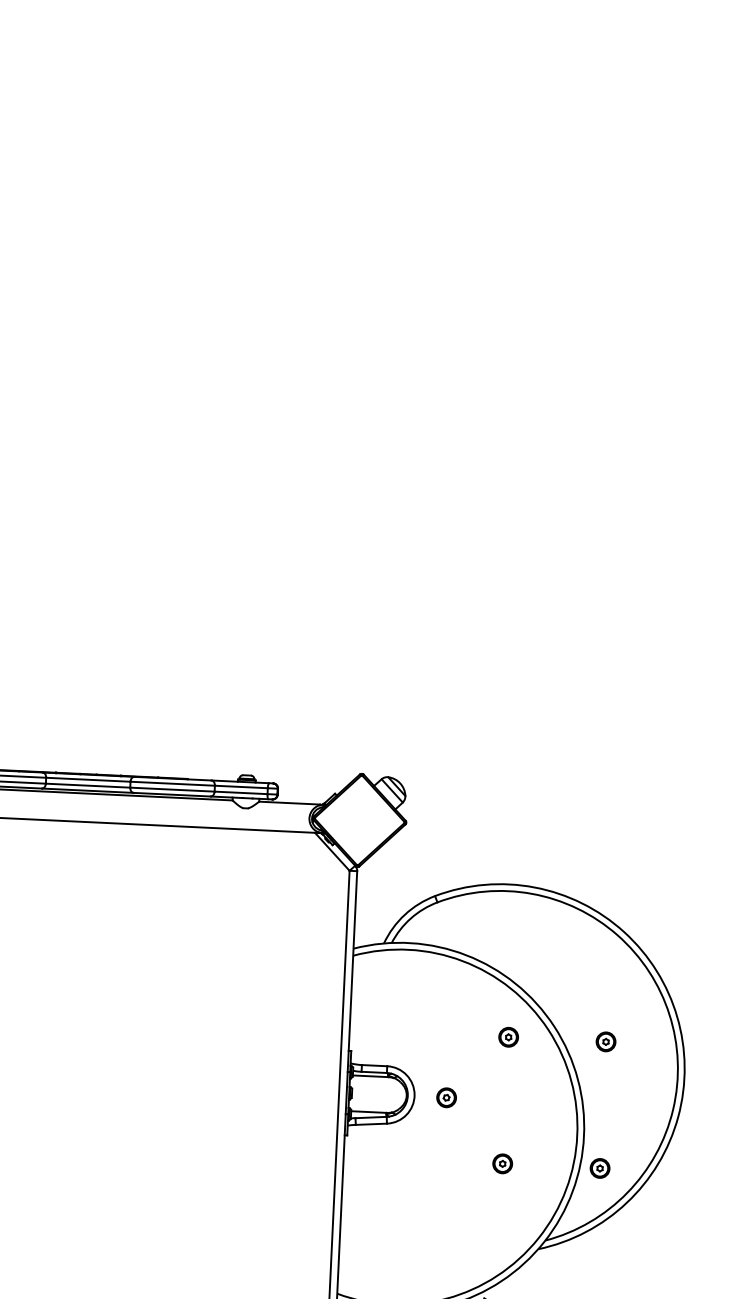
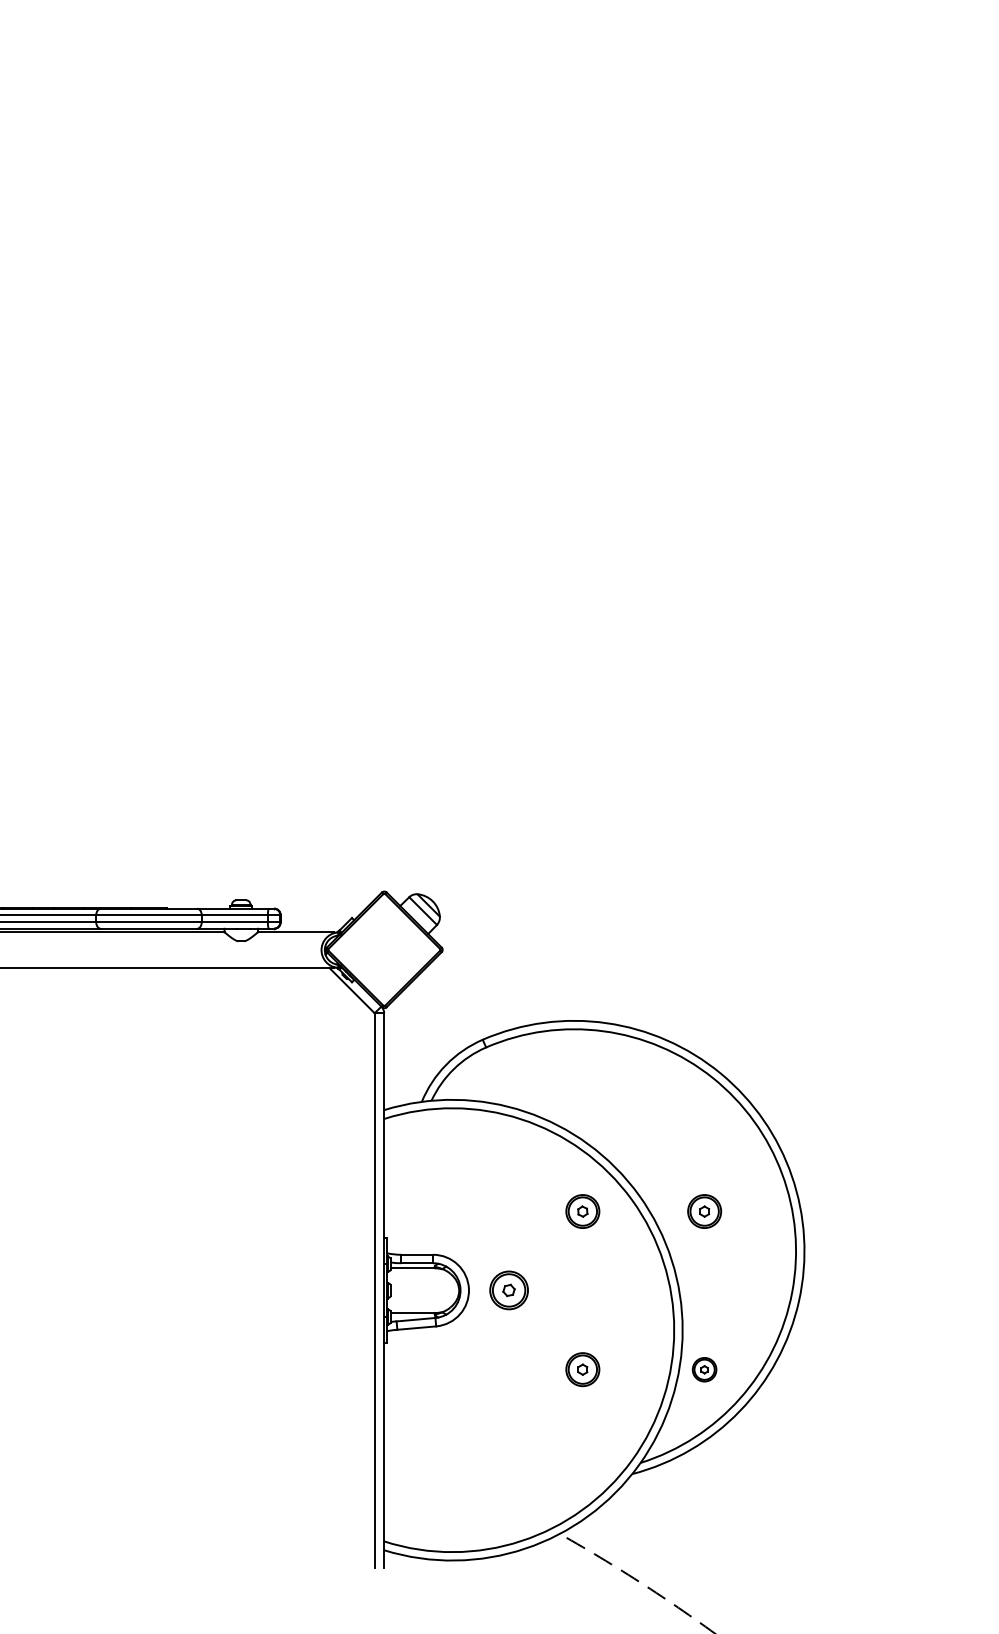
part: (508, 1037) -> (582, 1211), size x1.4
part: (605, 1041) -> (704, 1211), size x1.4
part: (446, 1097) -> (508, 1290), size x1.6
part: (502, 1163) -> (582, 1369), size x1.4

